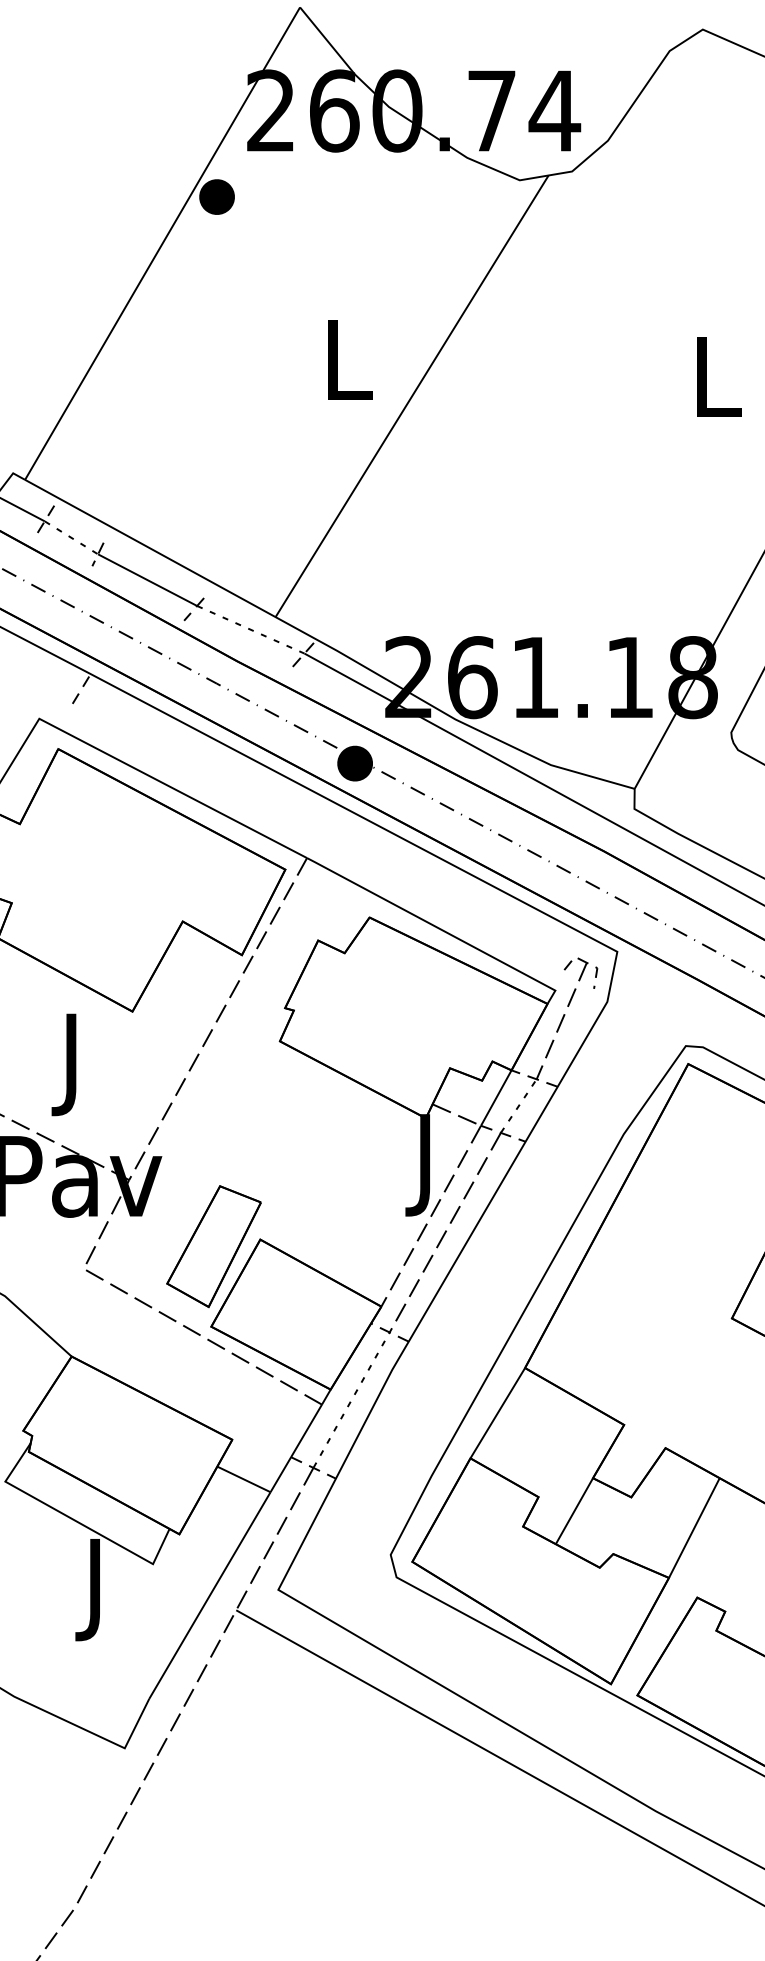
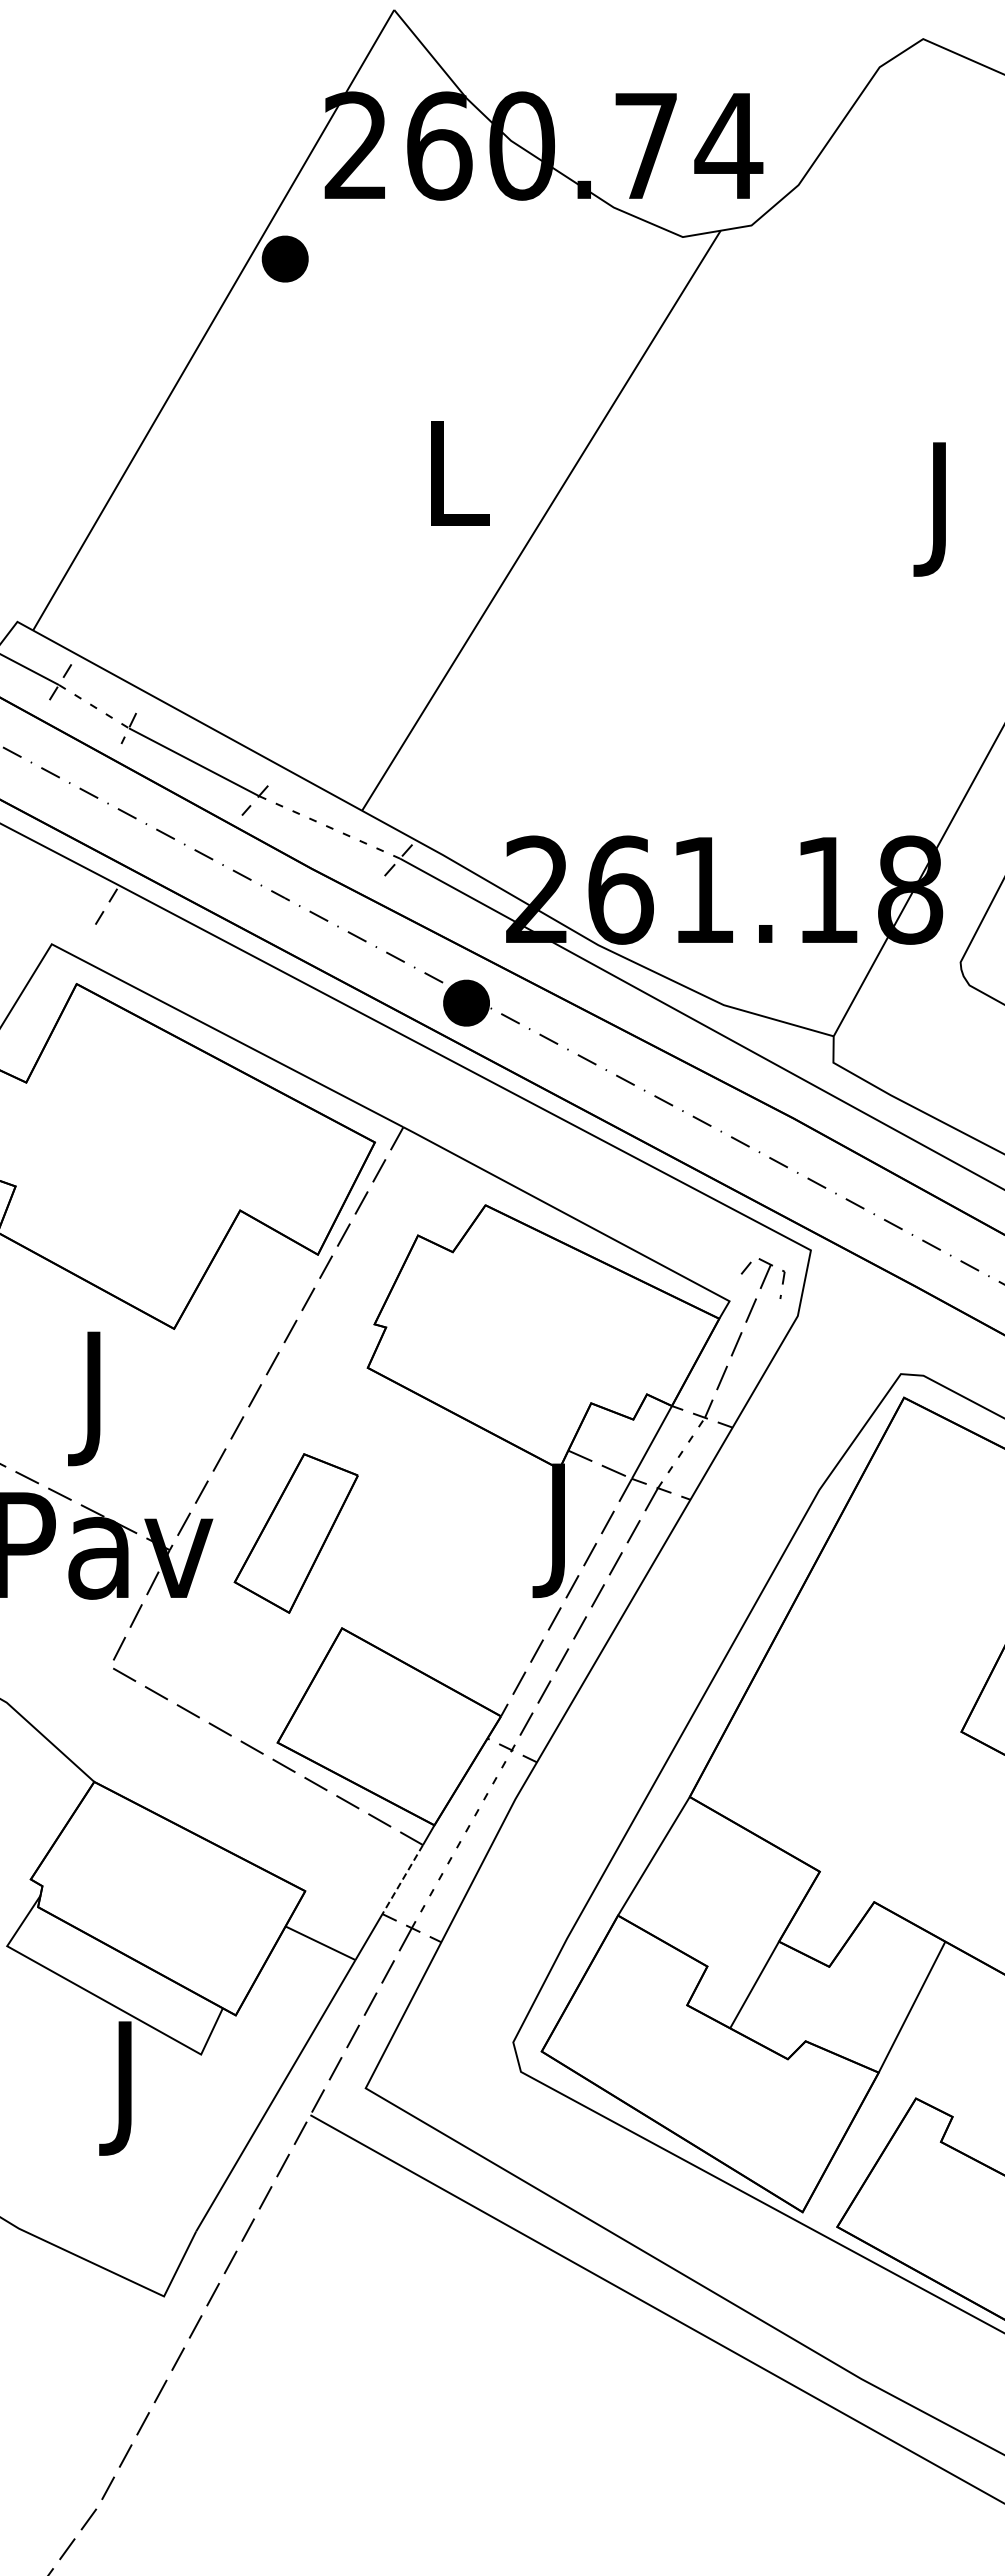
text: (718, 387) -> (943, 509), L -> J
part: (213, 1246) -> (295, 1533), moved
line: (306, 1431) -> (402, 1880), solid -> dashed

